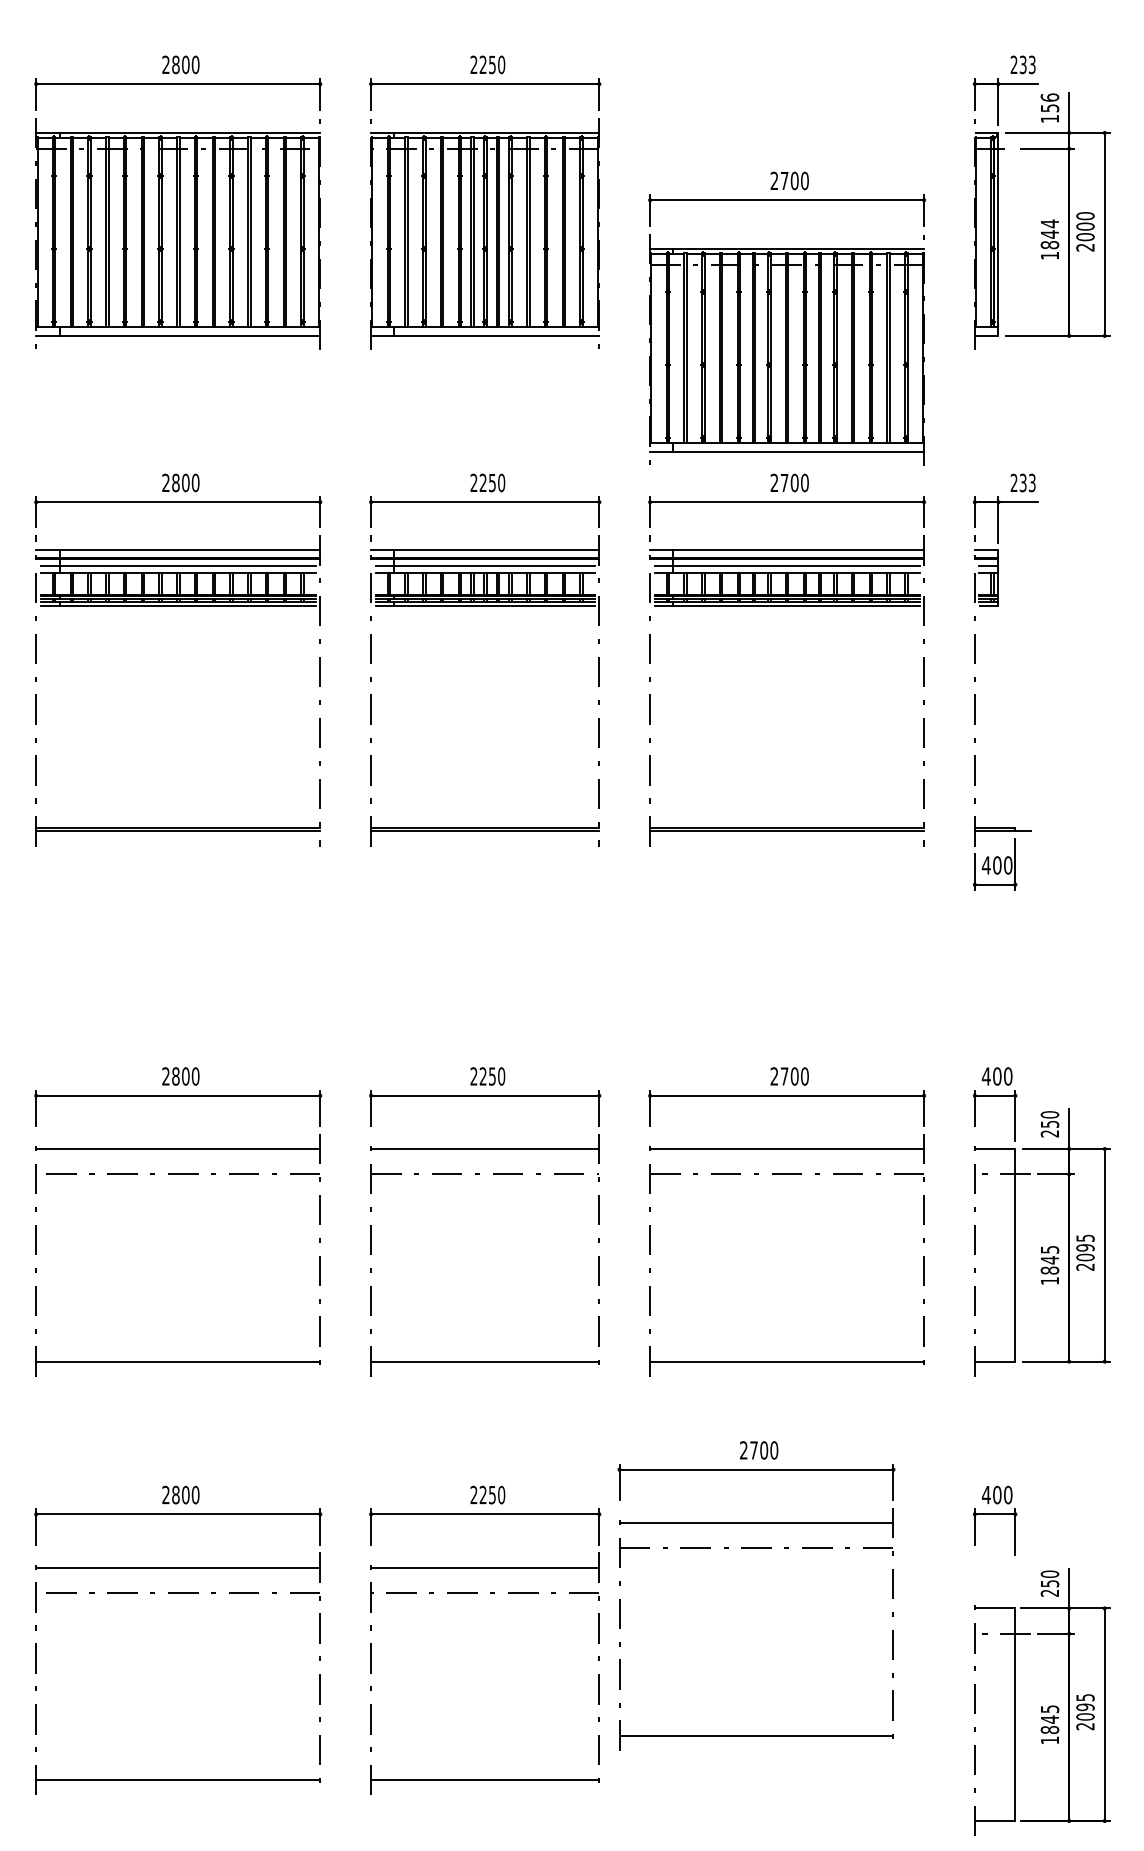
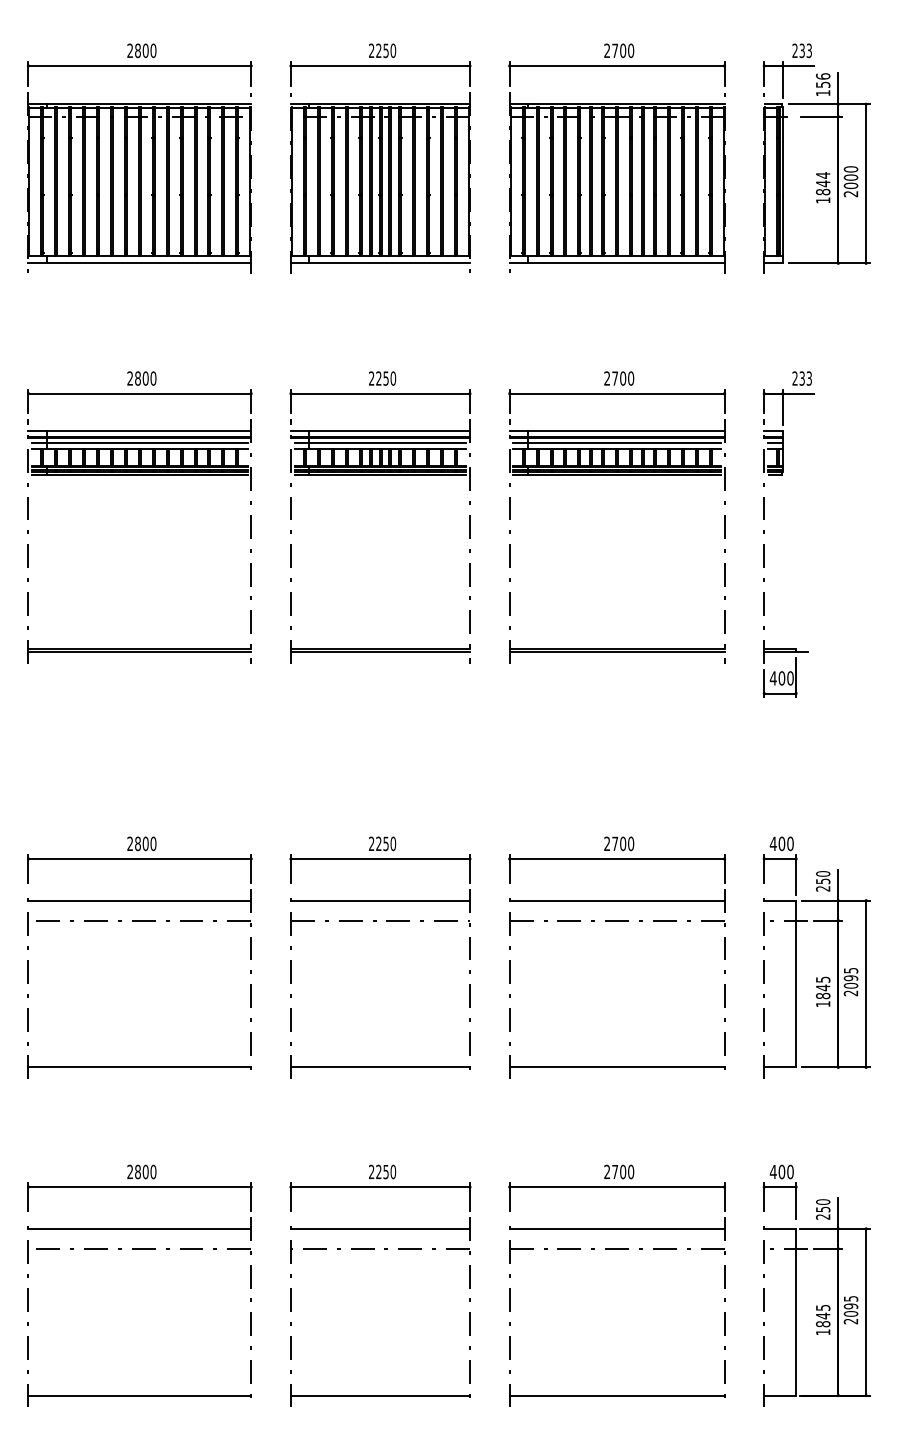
part: (786, 318) -> (616, 158), moved
part: (755, 1549) -> (616, 1249), moved
part: (1041, 1701) -> (816, 1301), moved

